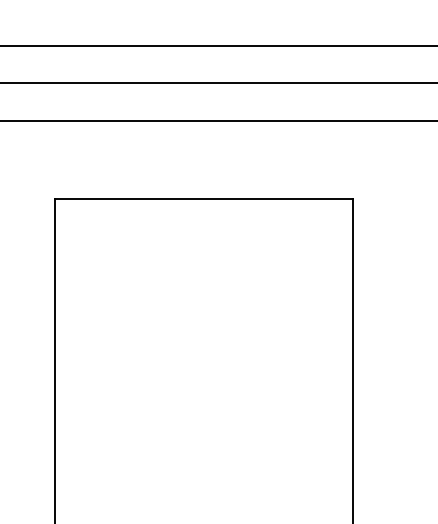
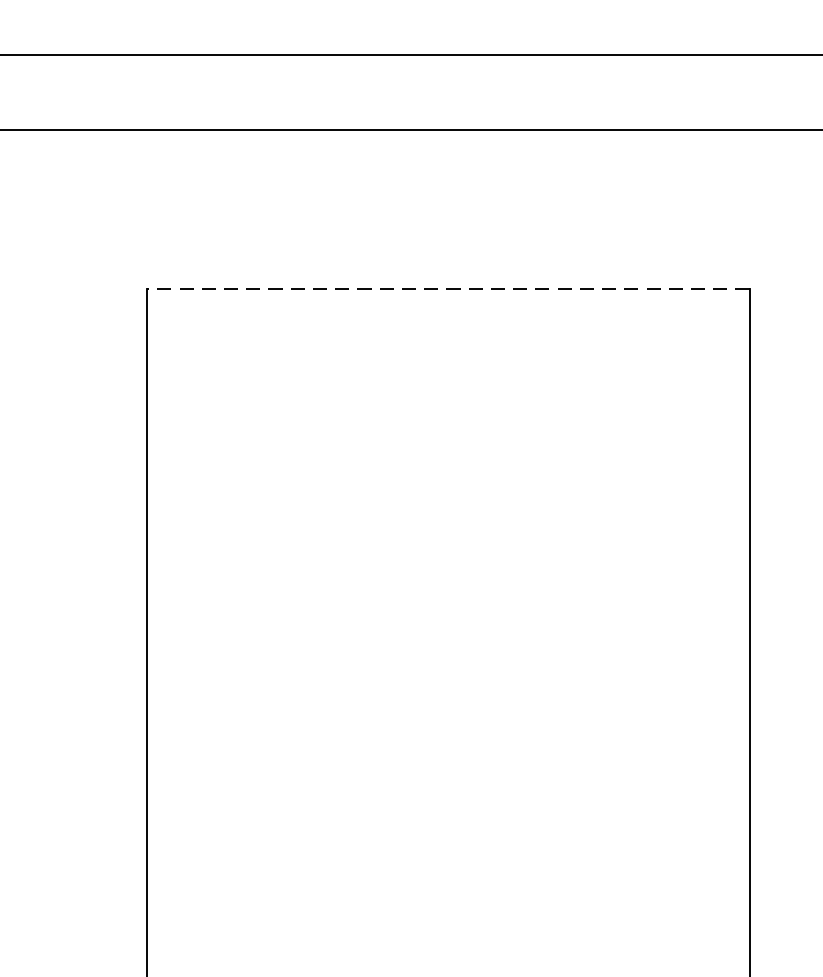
line: (203, 199) -> (447, 289), solid -> dashed

